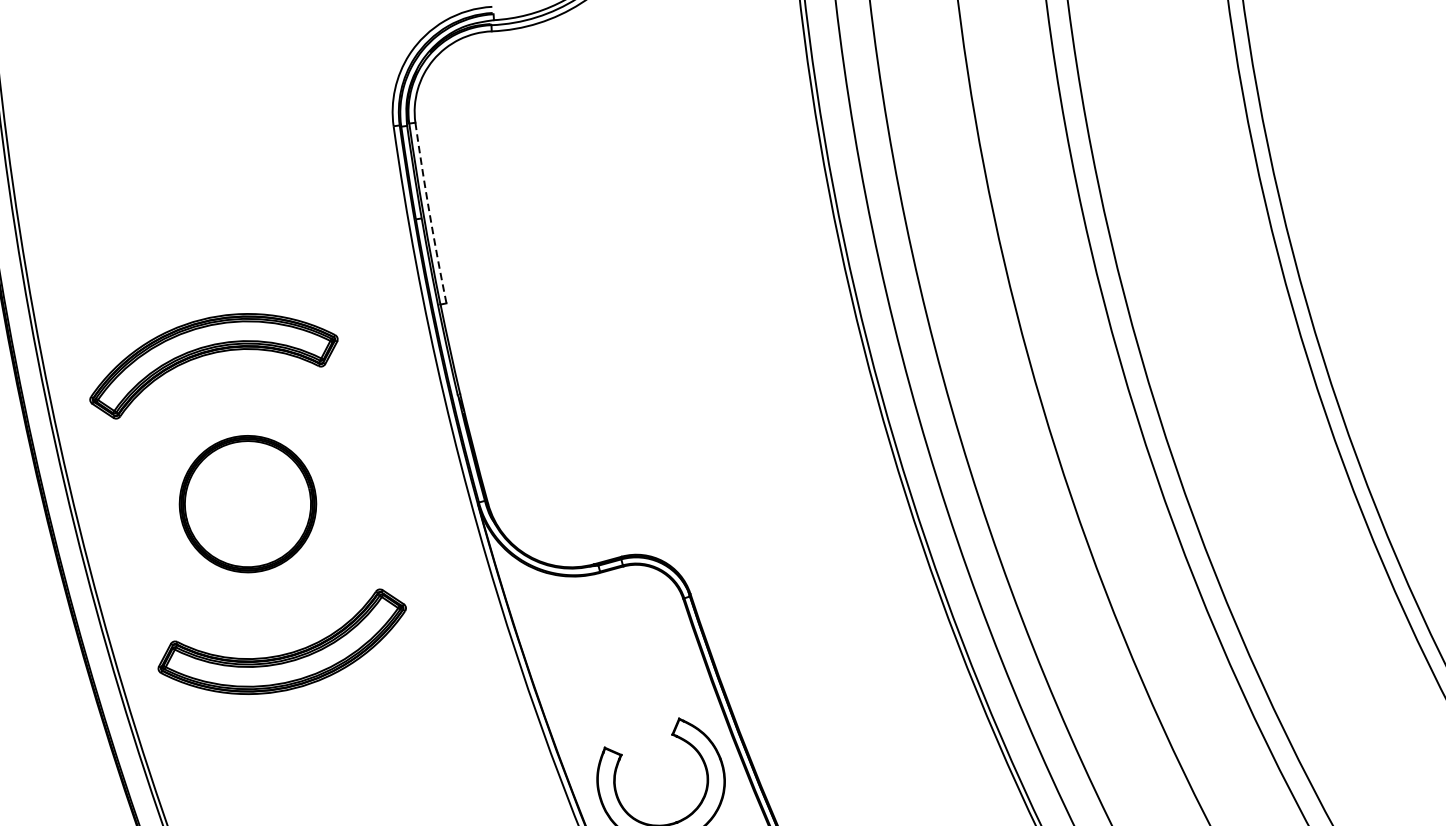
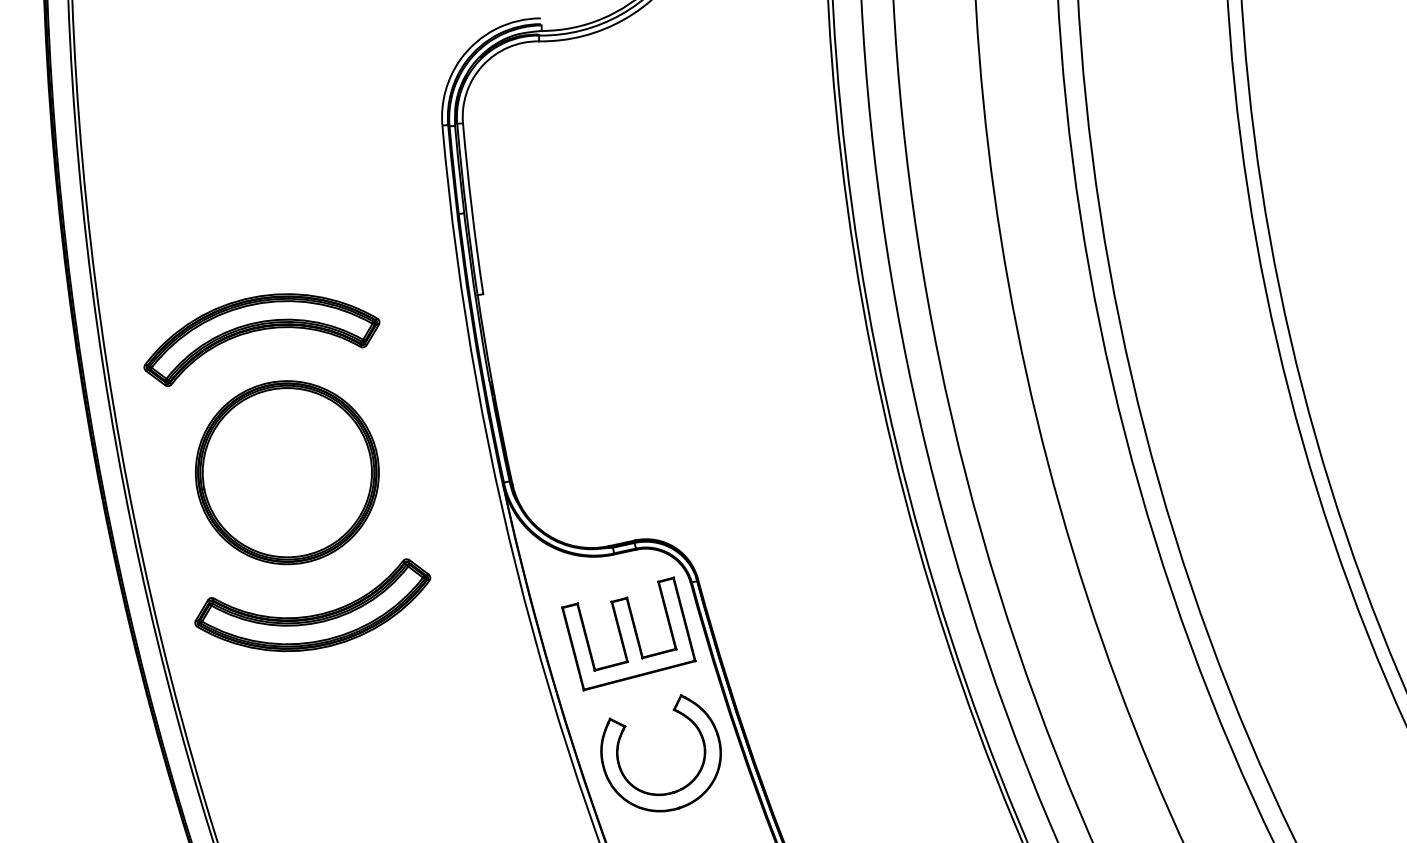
arc: (429, 212) -> (471, 208), dashed -> solid
part: (247, 503) -> (286, 472), size x1.43
part: (619, 656) -> (628, 633), added

